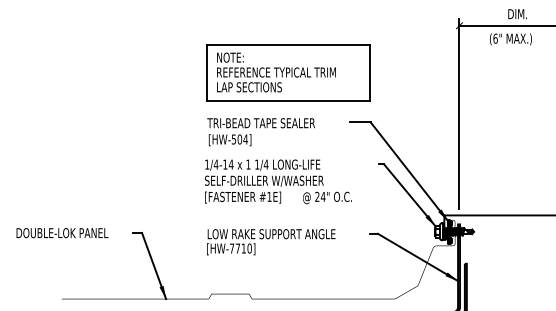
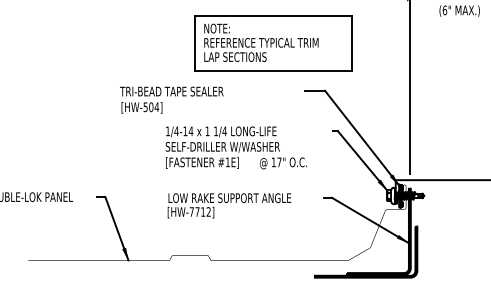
part: (288, 72) -> (272, 42), moved
text: (260, 132) -> (171, 100), moved
text: (320, 196) -> (276, 161), 24" -> 17"
text: (249, 248) -> (208, 211), [HW-7710] -> [HW-7712]

